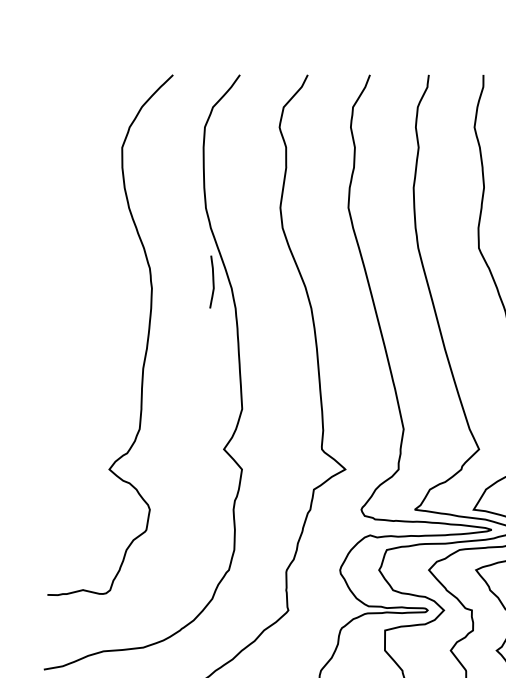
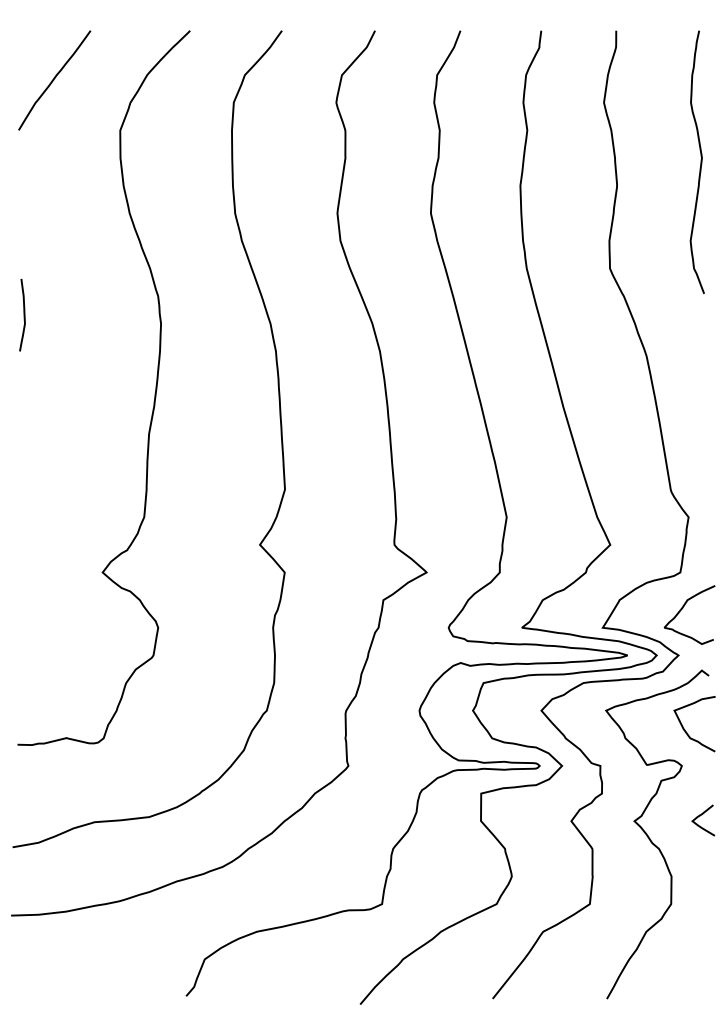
curve: (74, 111) -> (54, 80), added
curve: (212, 281) -> (23, 314), moved

